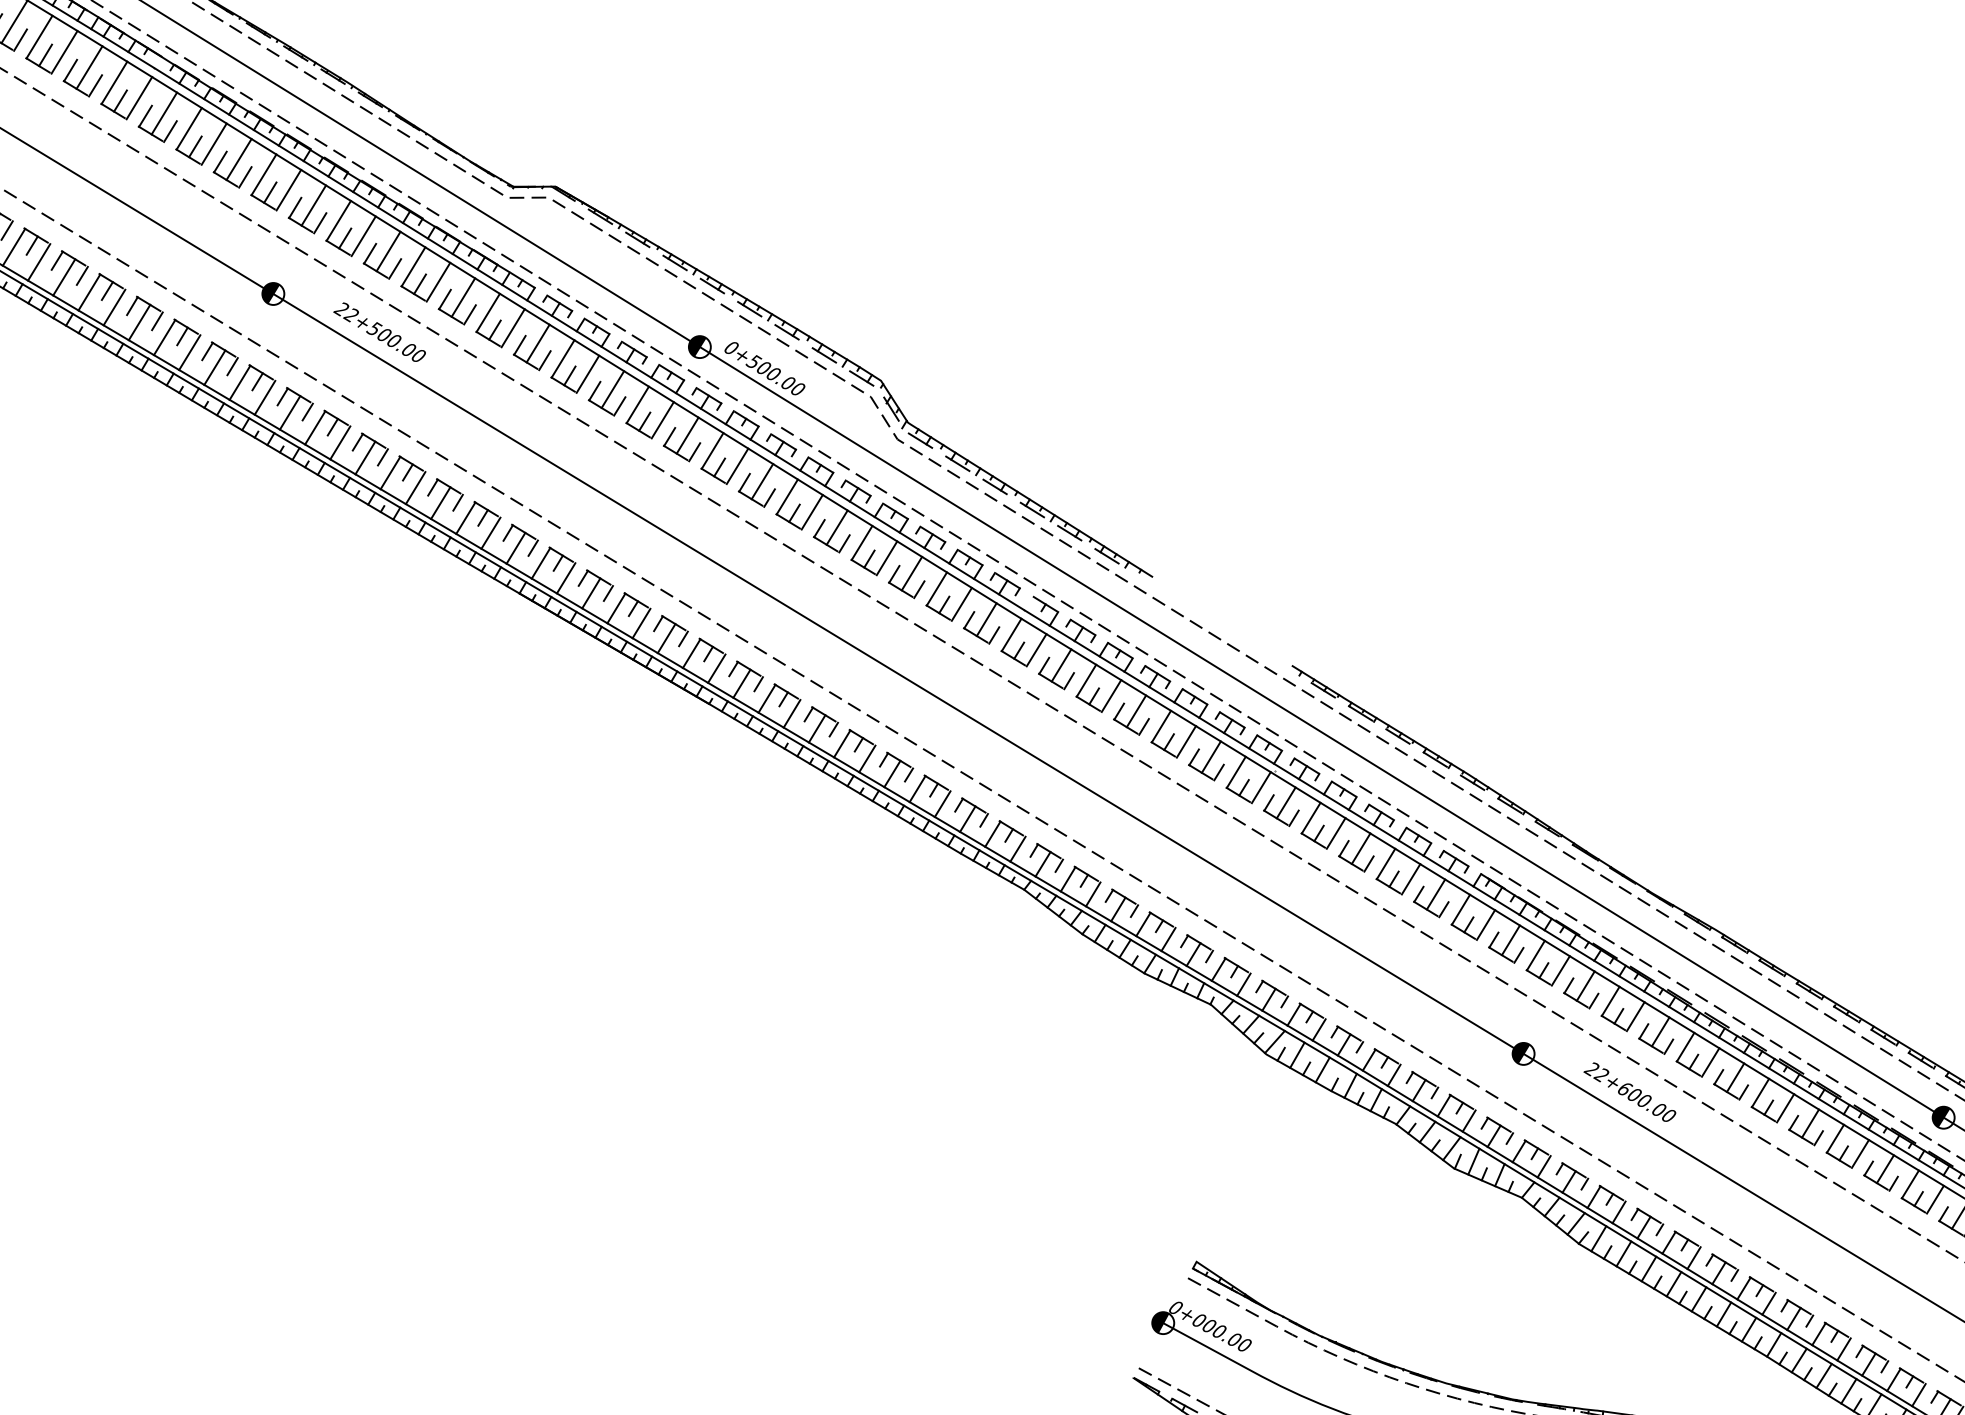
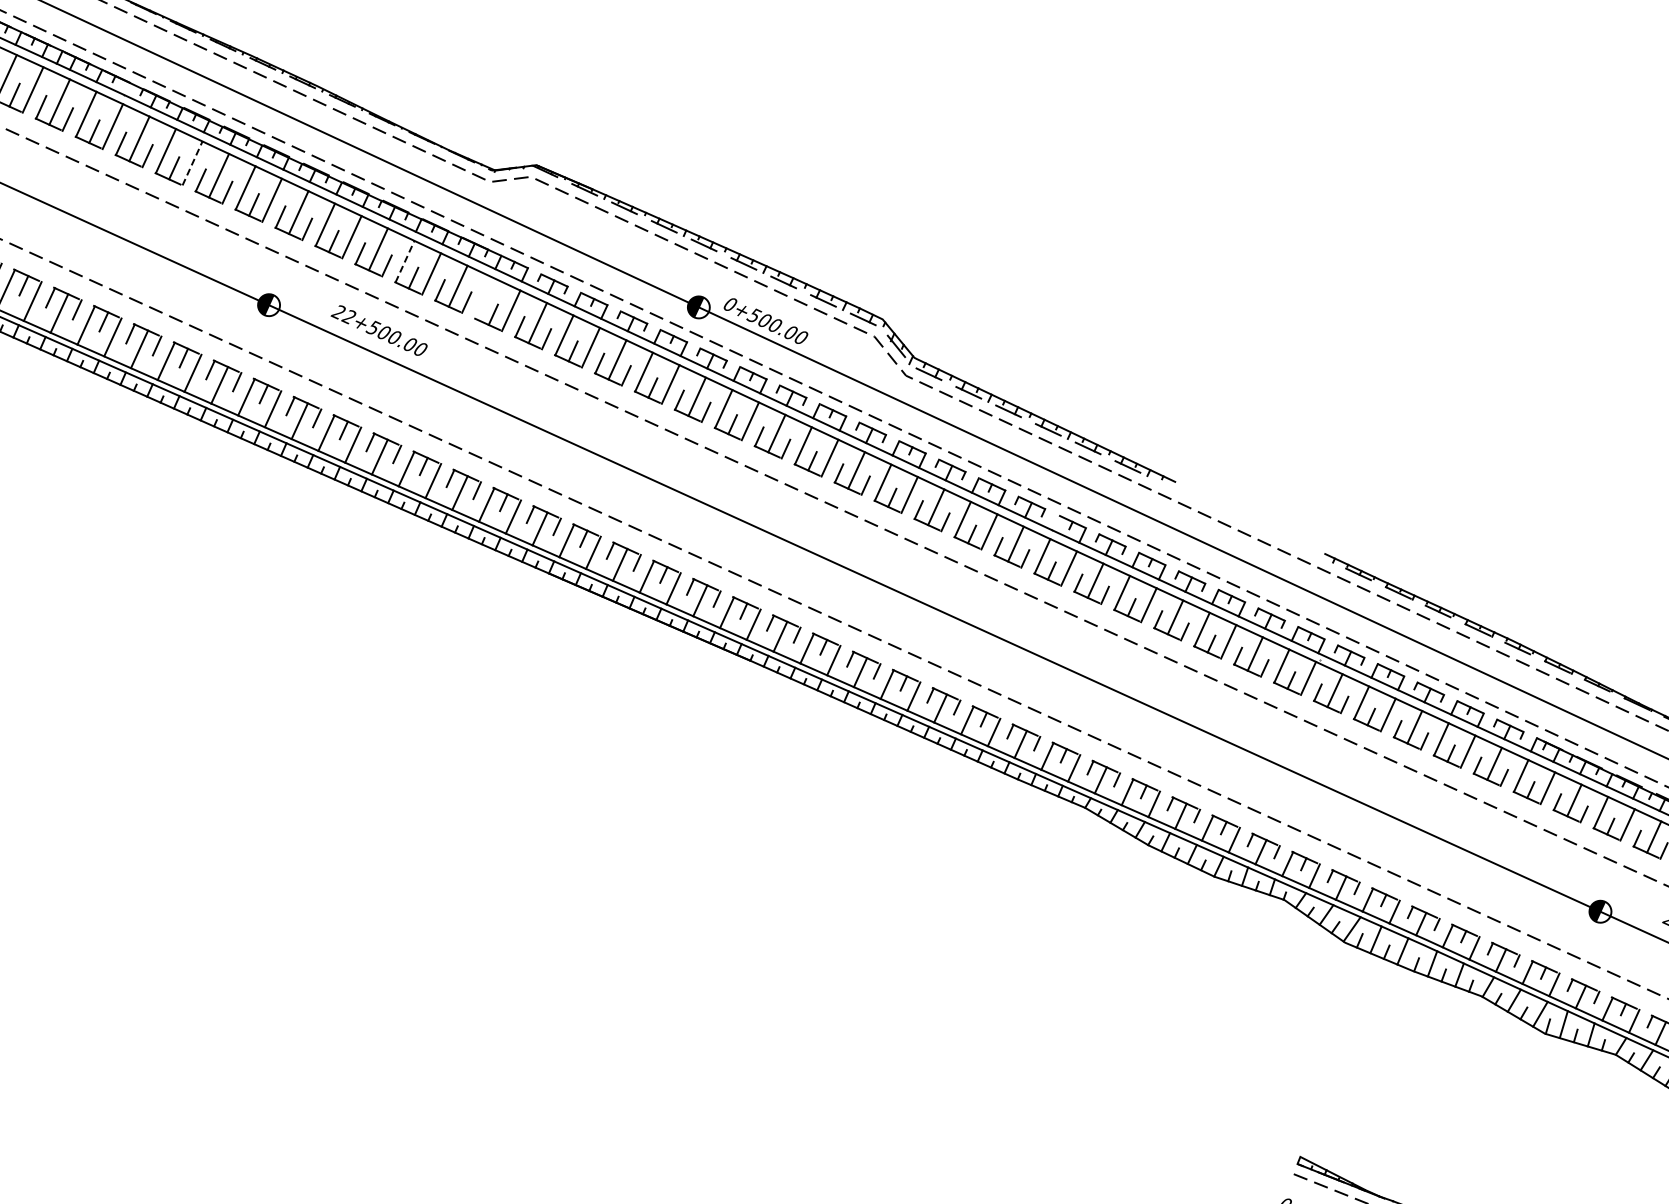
line: (214, 143) -> (192, 162), solid -> dashed
line: (413, 266) -> (404, 261), solid -> dashed
line: (487, 312) -> (483, 298), removed

